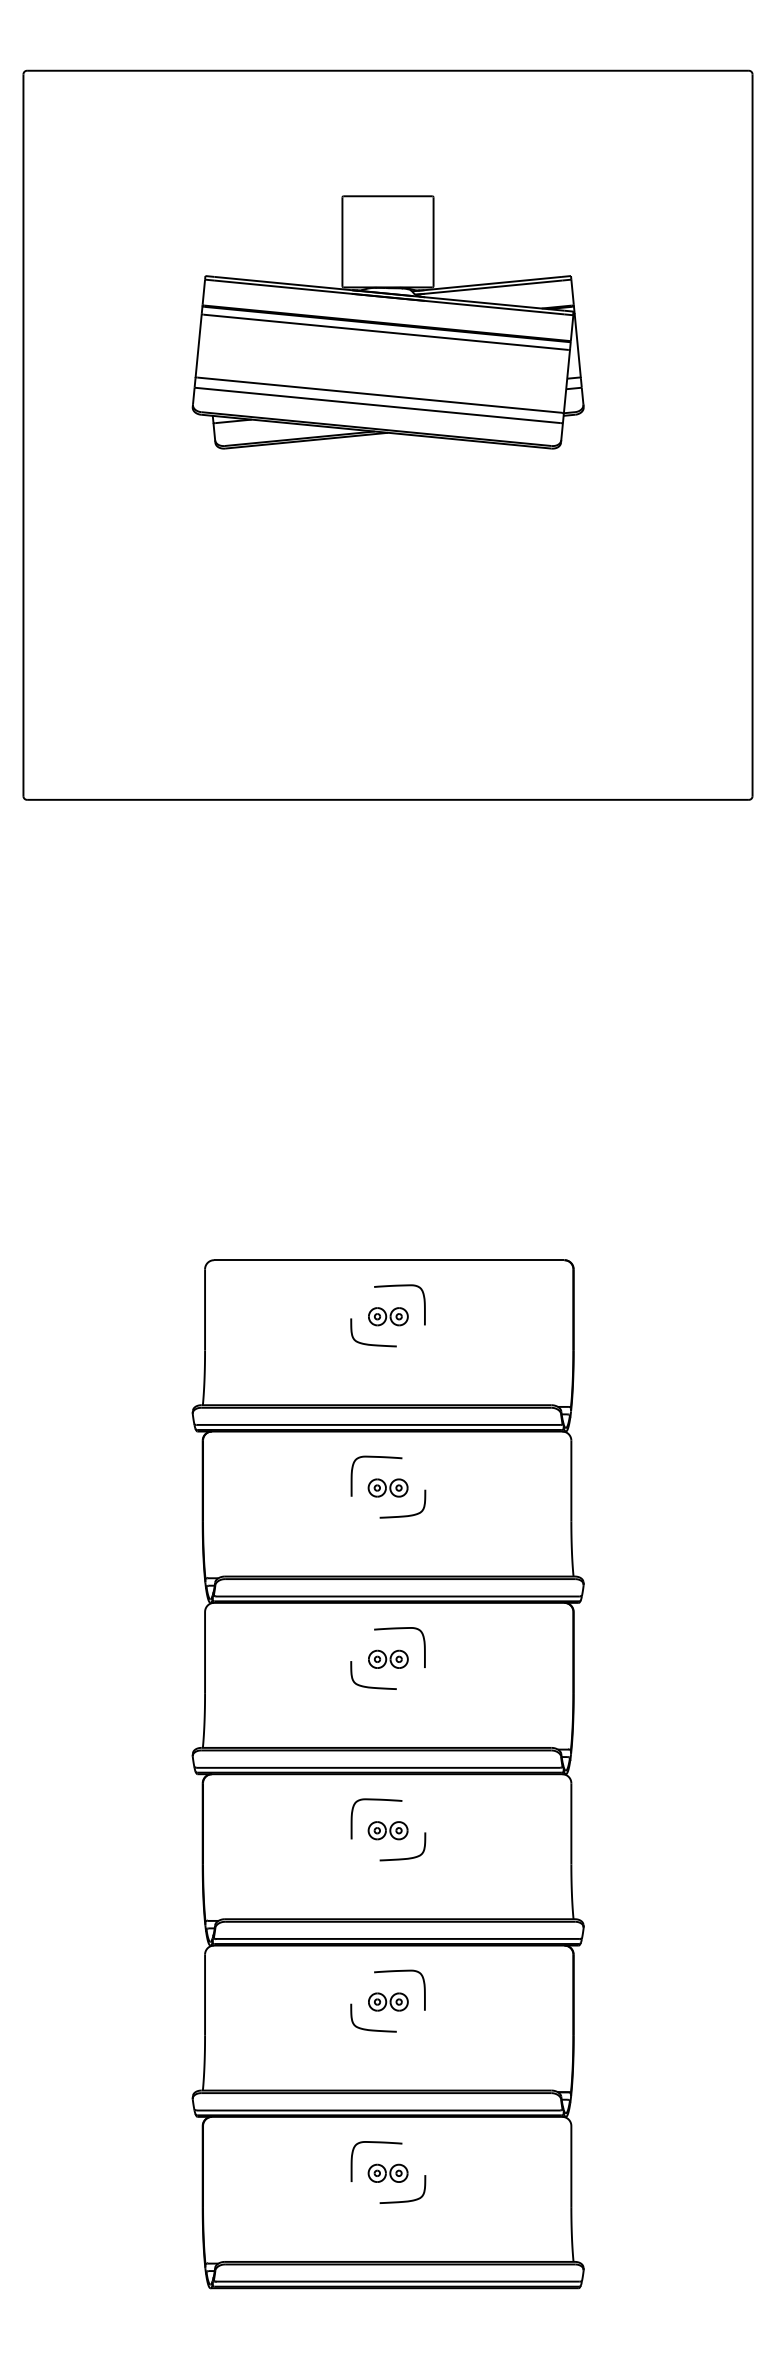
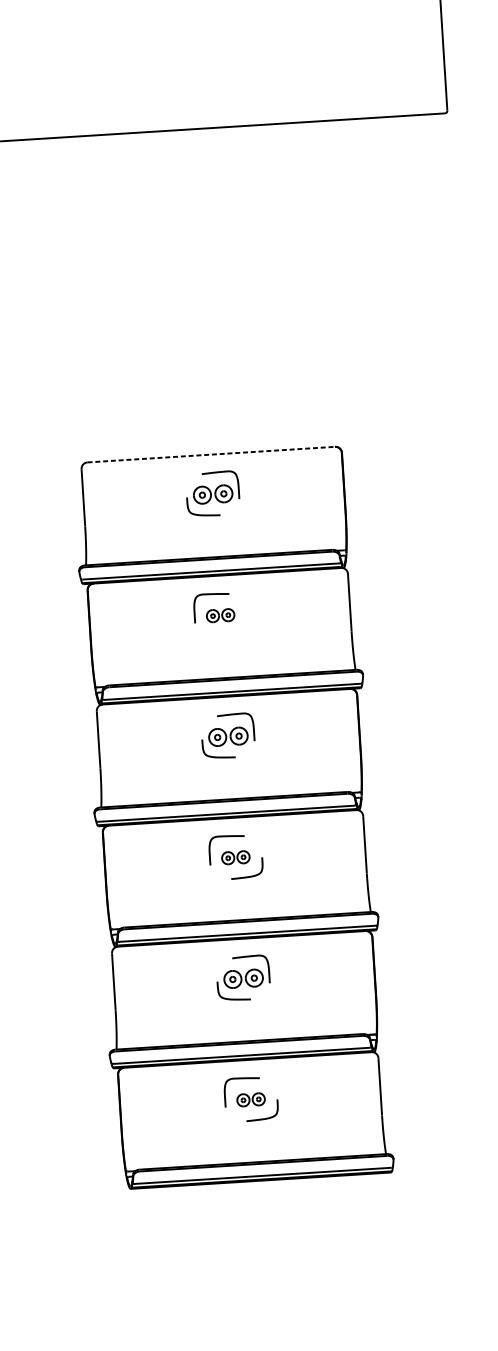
line: (389, 1260) -> (211, 454), solid -> dashed
part: (388, 1316) -> (213, 494), size x1.4
curve: (402, 1515) -> (232, 634), removed
part: (388, 1658) -> (228, 736), size x1.4
part: (388, 2001) -> (243, 978), size x1.4

